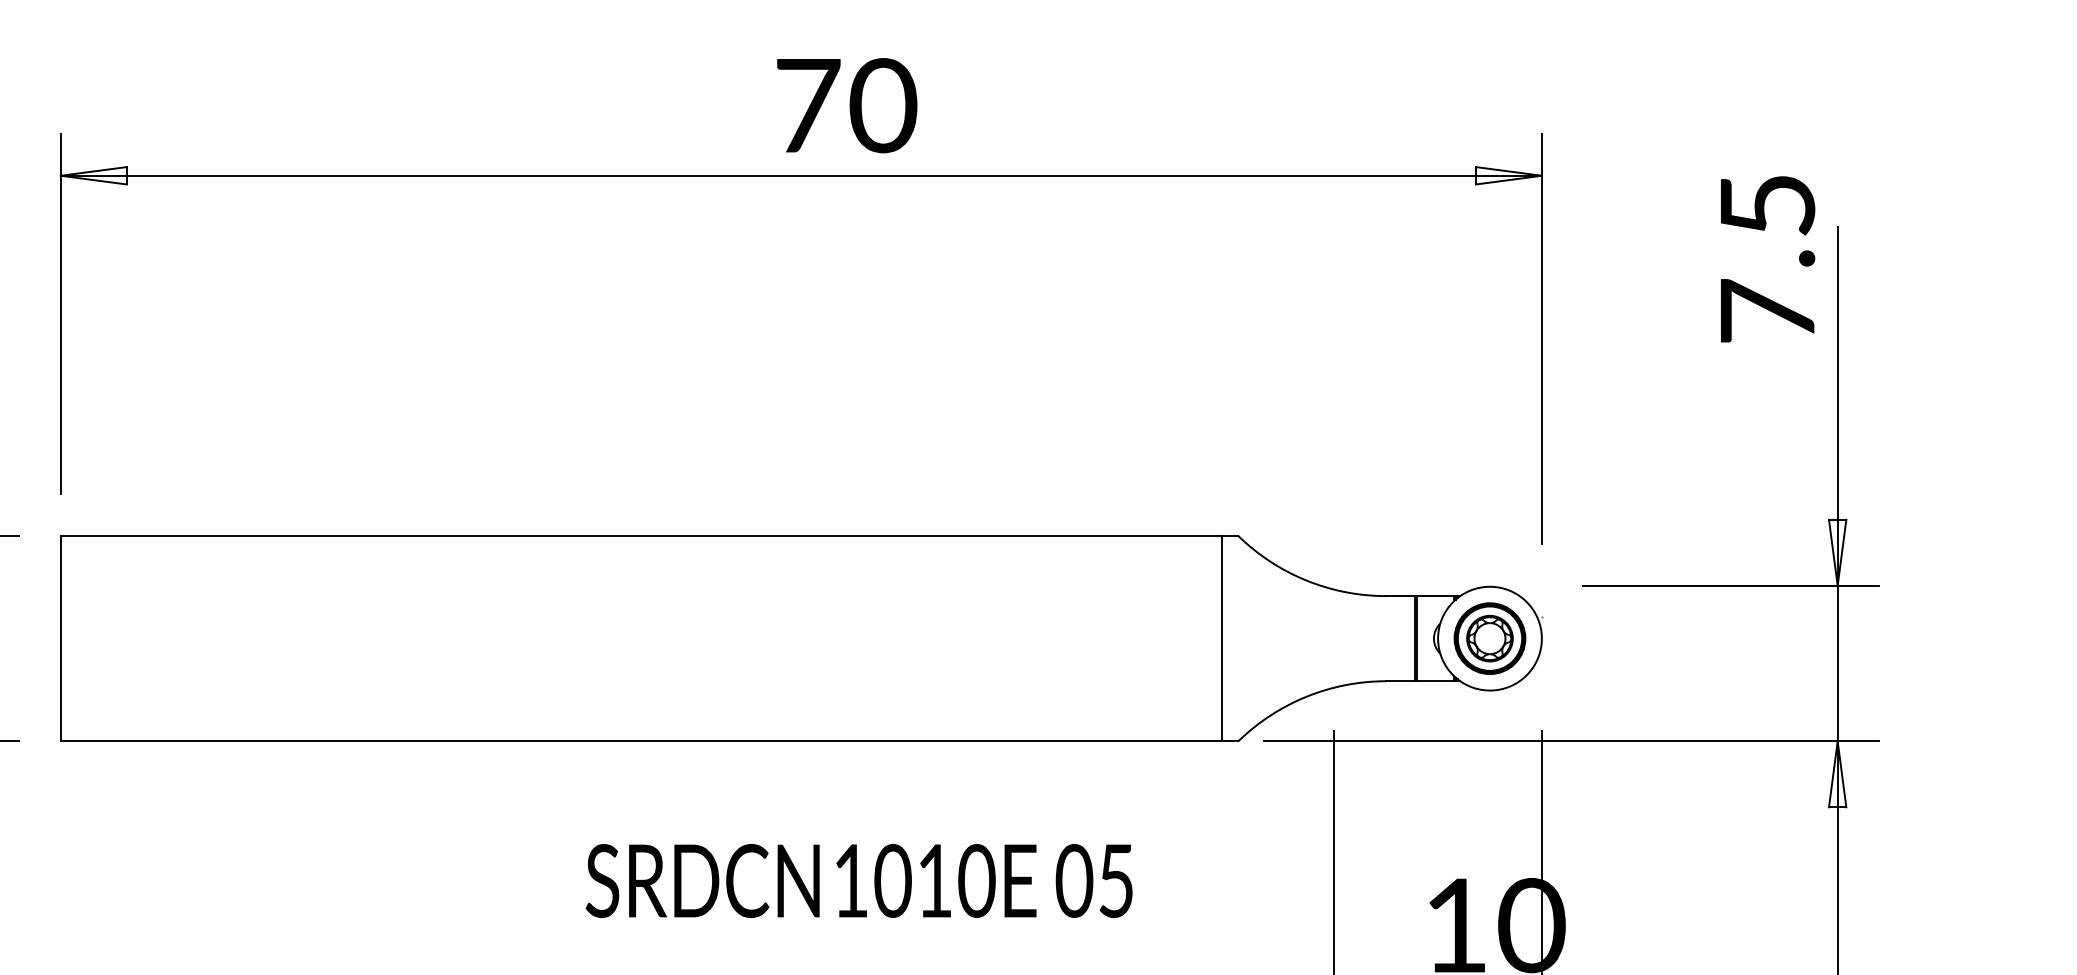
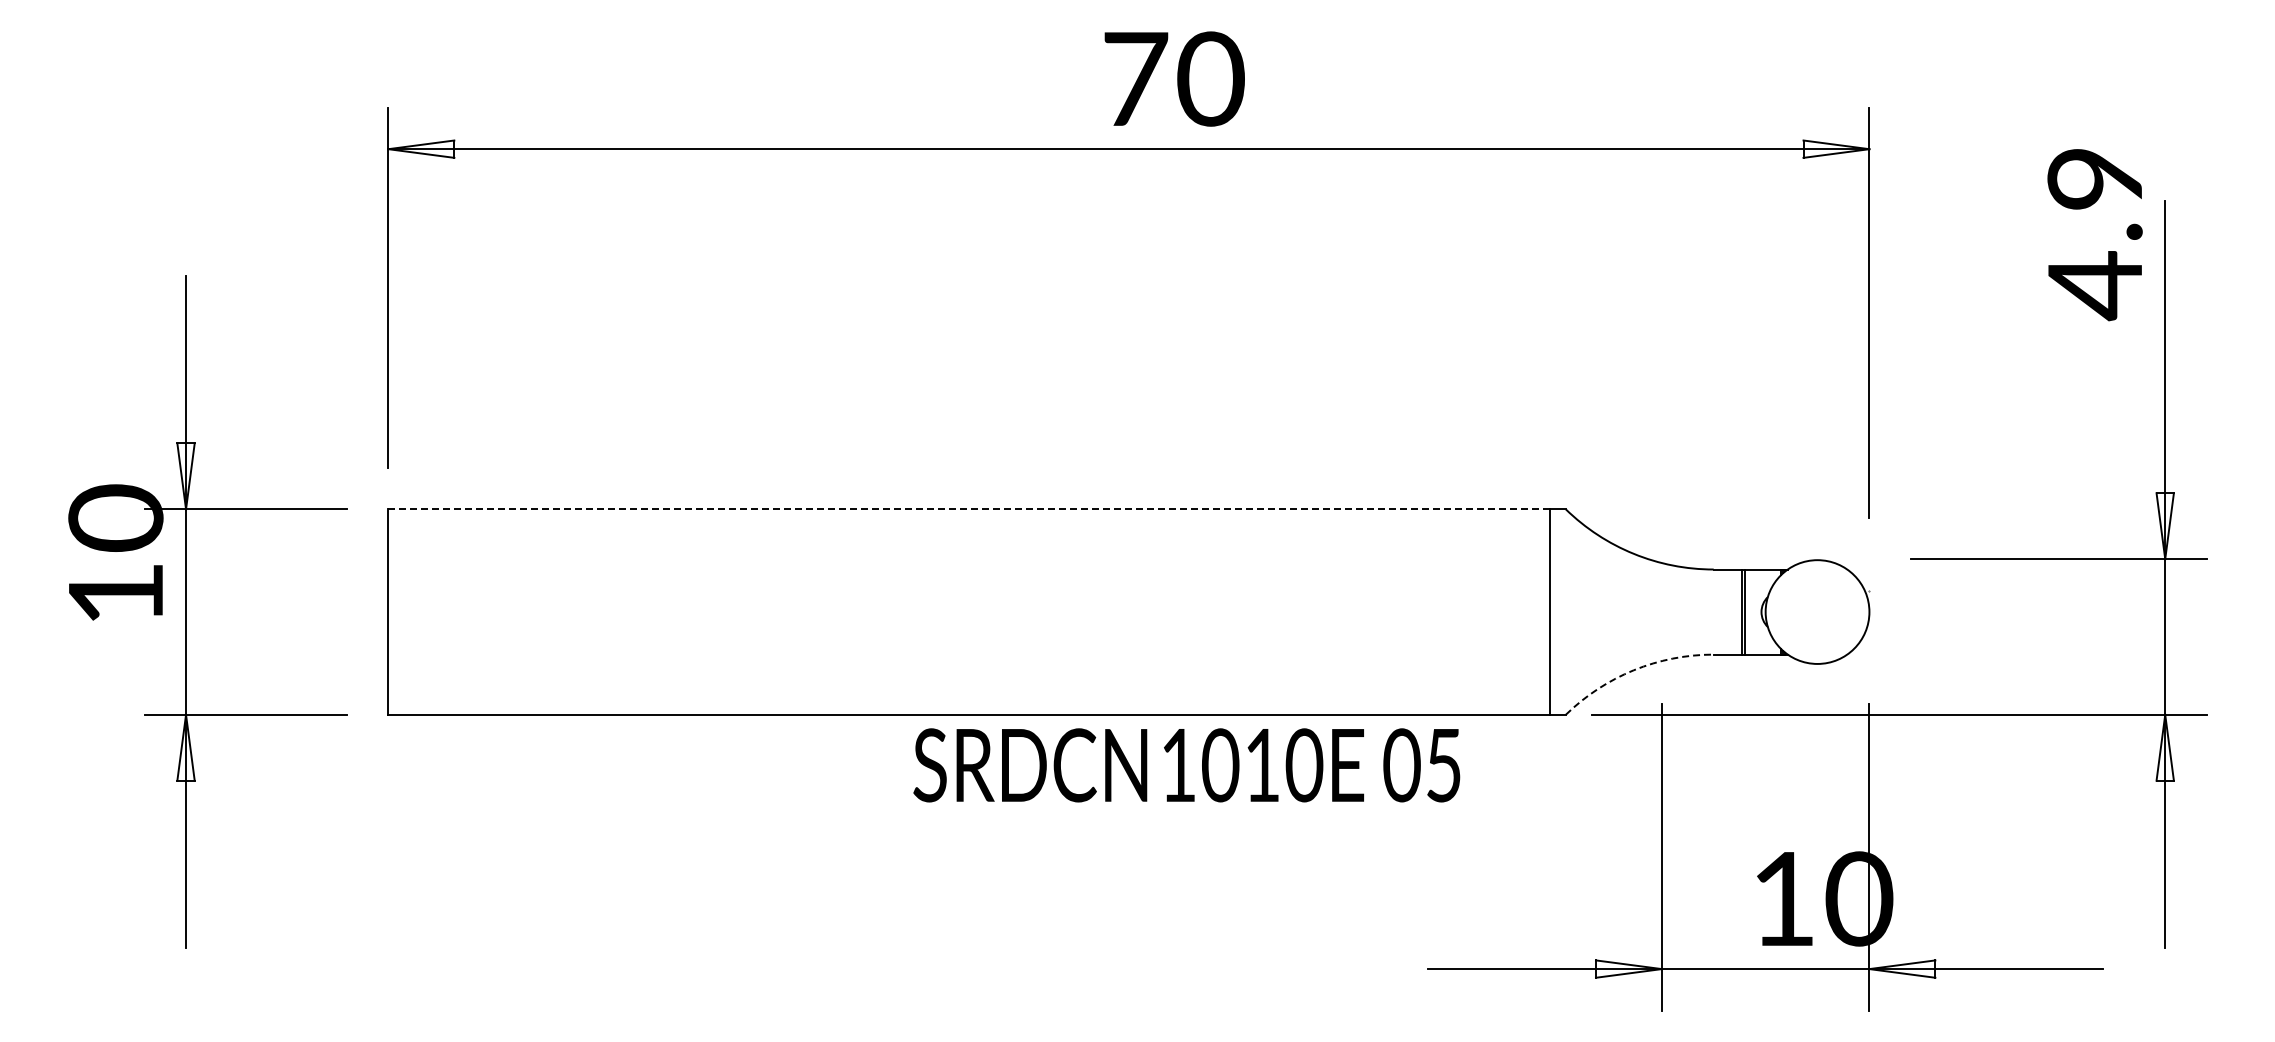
text: (1766, 262) -> (2094, 235), 7.5 -> 4.9
line: (641, 536) -> (969, 509), solid -> dashed
part: (1489, 638) -> (1817, 611), removed
arc: (1305, 697) -> (1633, 670), solid -> dashed
text: (858, 881) -> (1186, 765), moved

